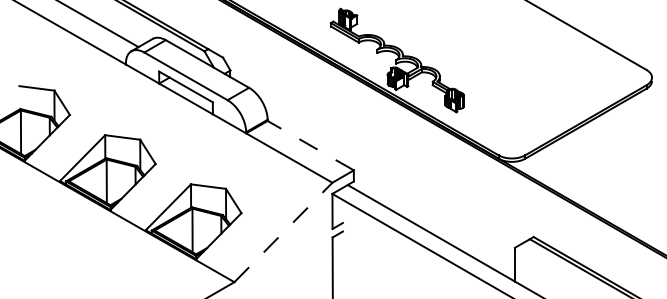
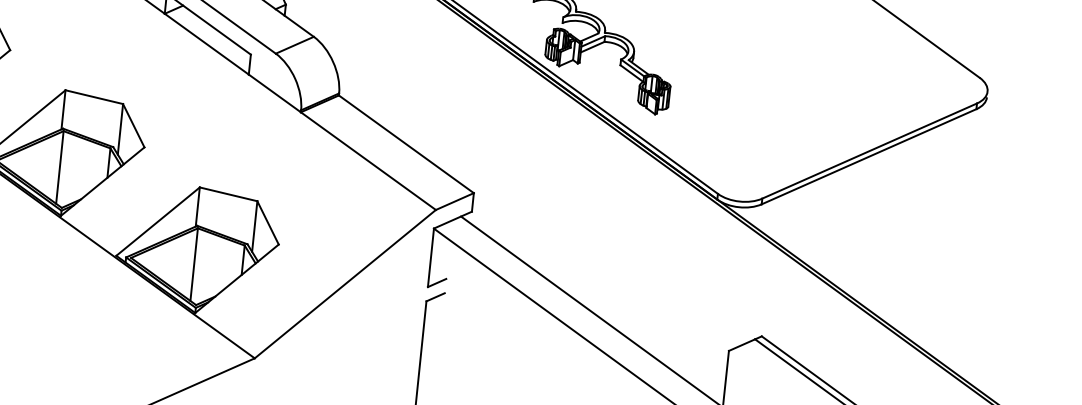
line: (310, 145) -> (405, 143), dashed -> solid
line: (283, 232) -> (345, 284), dashed -> solid

